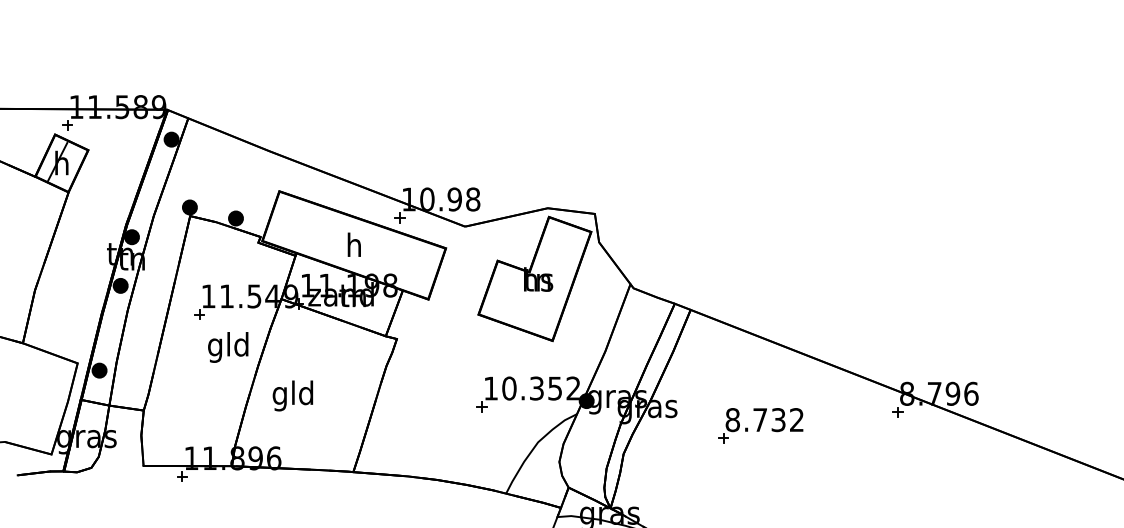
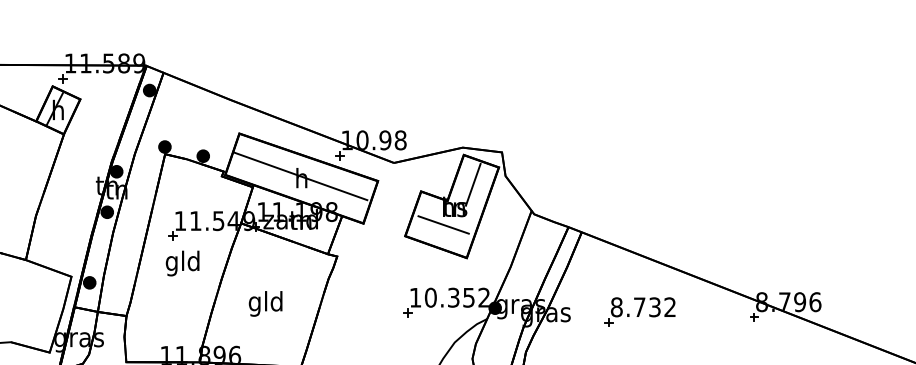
line: (352, 242) -> (300, 176), added
line: (560, 252) -> (473, 184), added
line: (524, 300) -> (443, 224), added
text: (228, 347) -> (182, 263), moved
text: (292, 395) -> (265, 303), moved
part: (760, 425) -> (639, 311), moved

